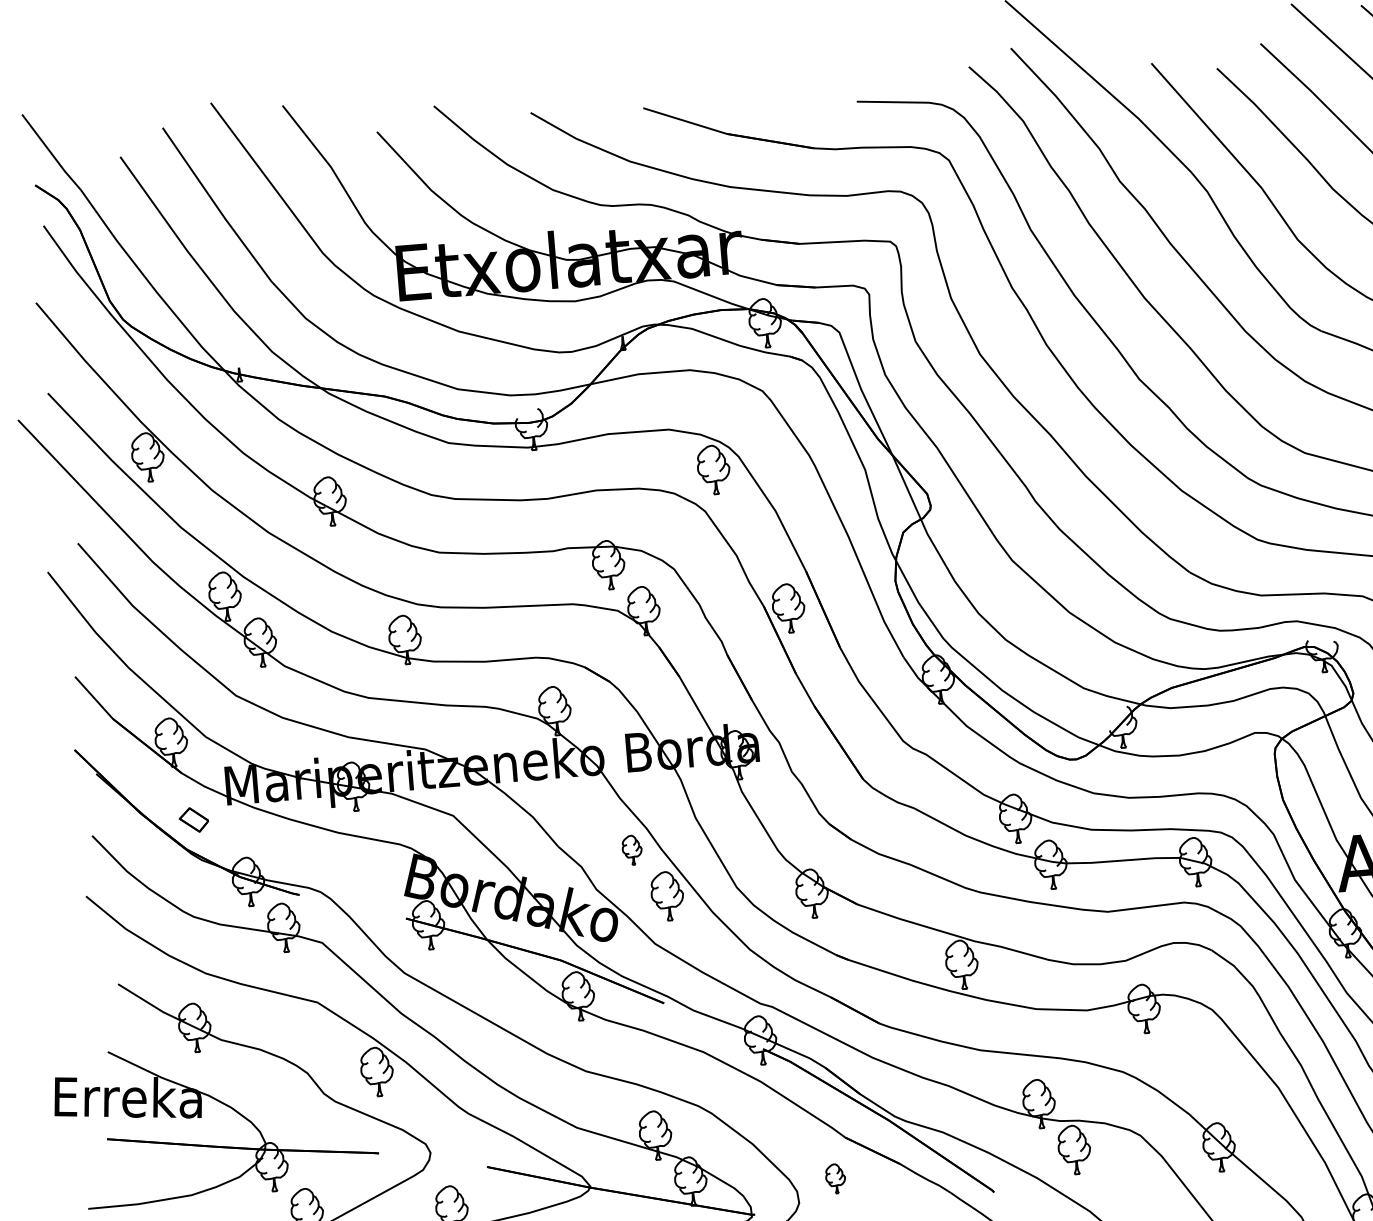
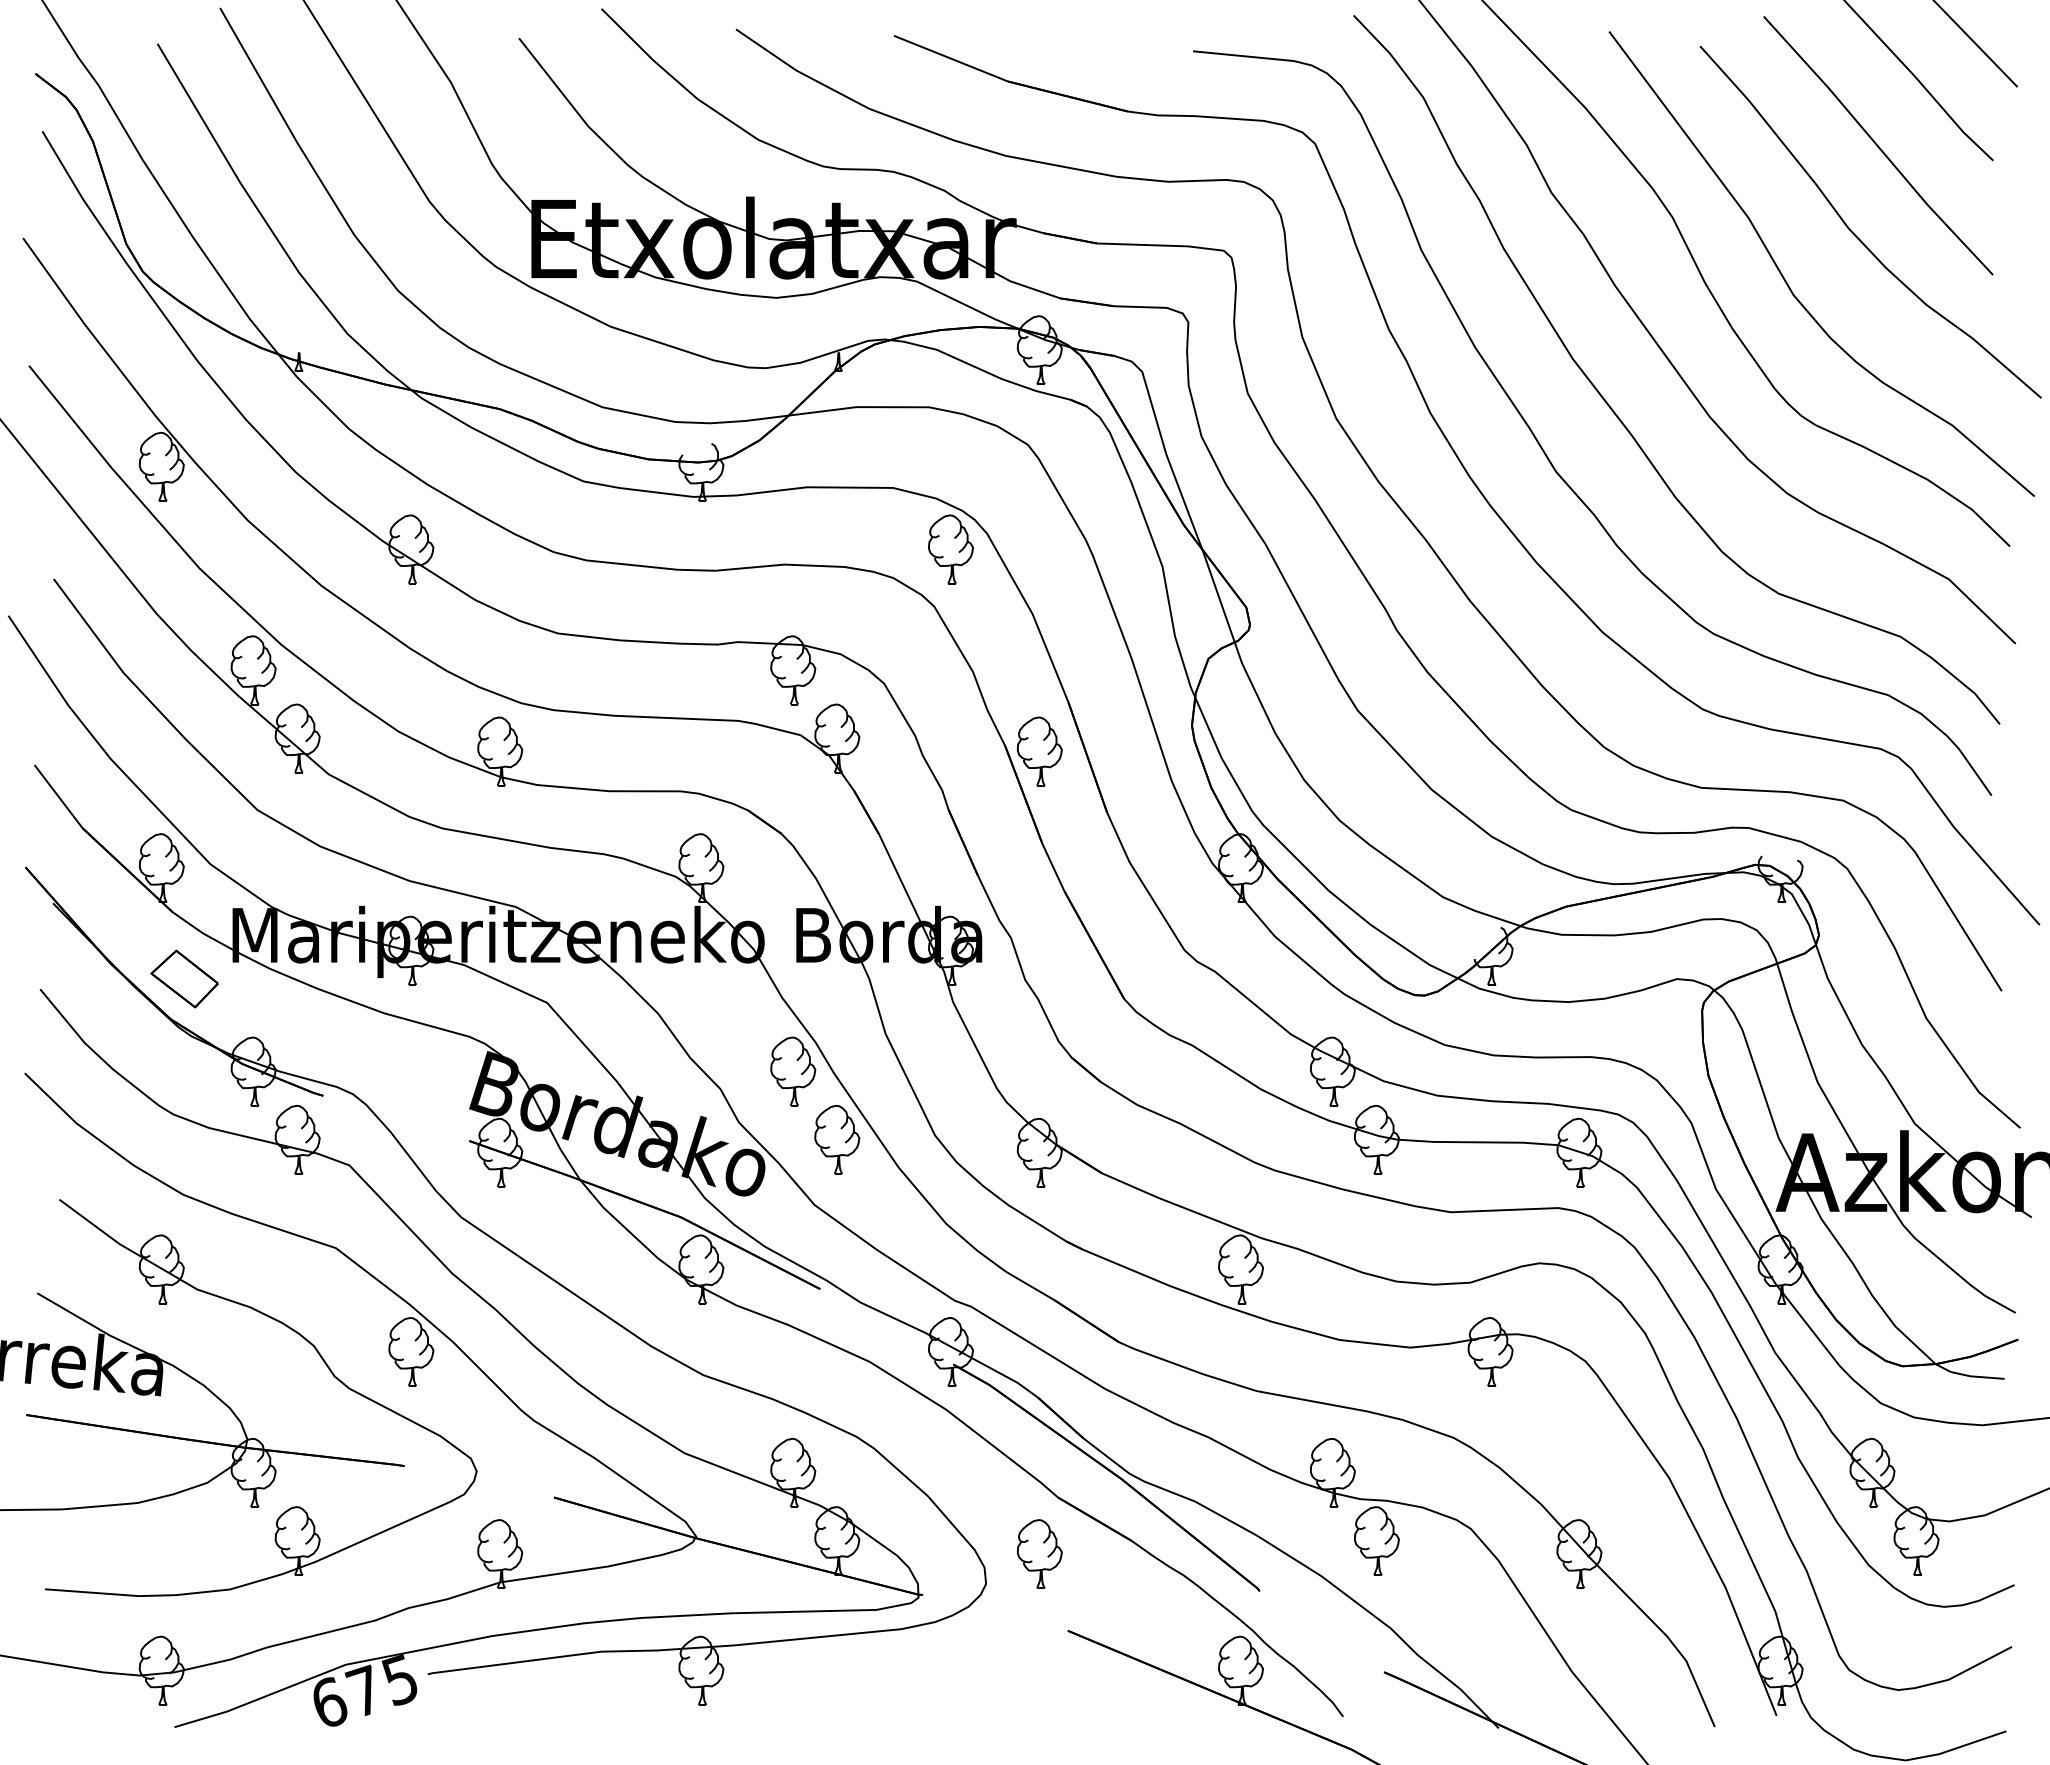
part: (194, 819) -> (184, 978), size x1.67
part: (632, 850) -> (793, 1071), size x1.67
part: (835, 1178) -> (1039, 1553), size x1.67

